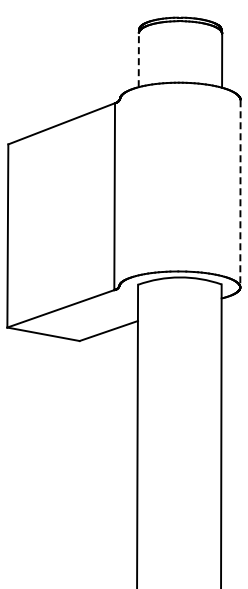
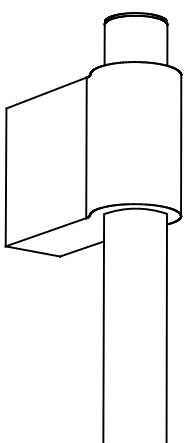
line: (138, 59) -> (104, 44), dashed -> solid
line: (240, 193) -> (181, 145), dashed -> solid

